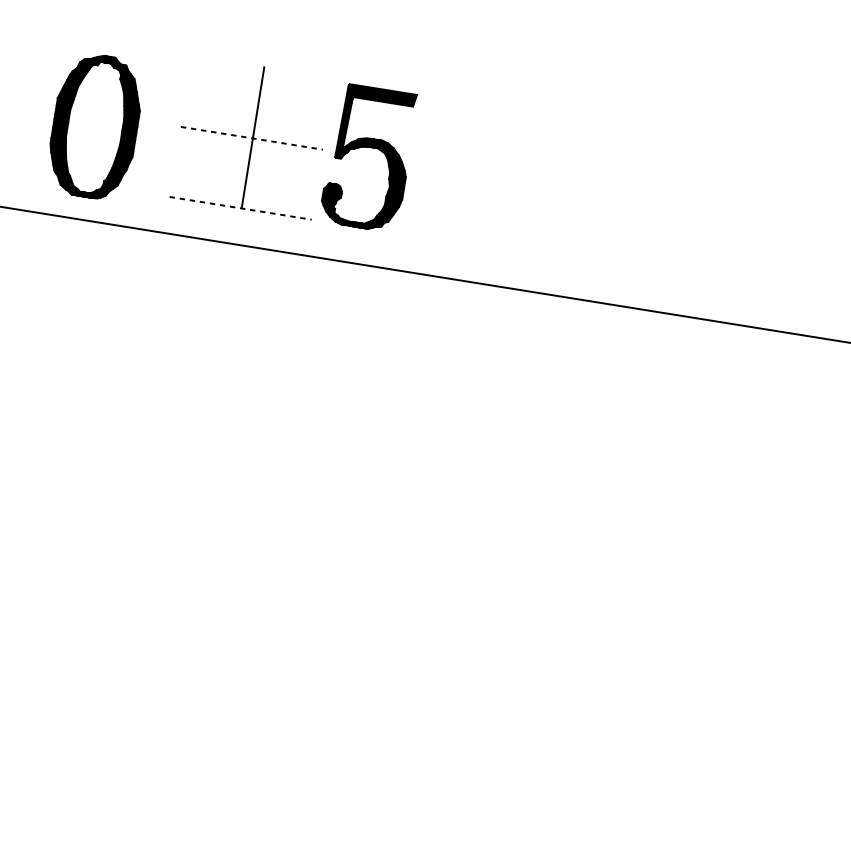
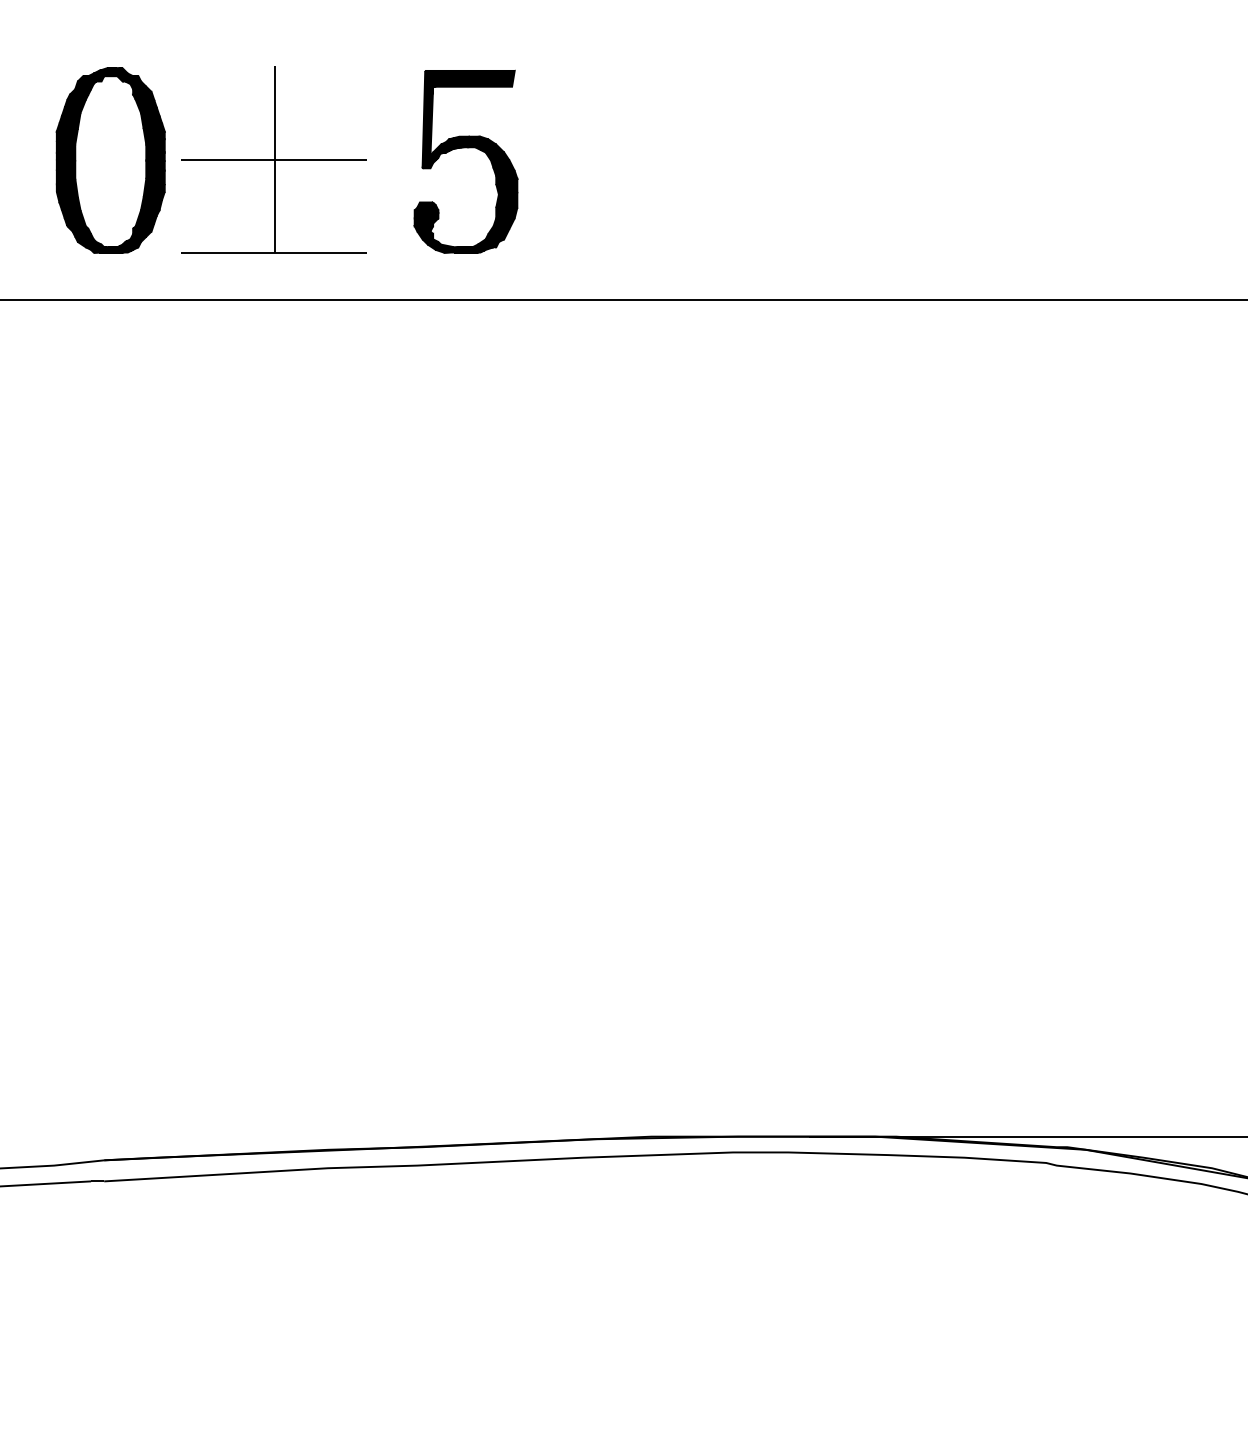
part: (95, 126) -> (110, 160), moved
line: (252, 138) -> (274, 160), dashed -> solid
part: (370, 147) -> (465, 148), moved
line: (241, 208) -> (274, 252), dashed -> solid

